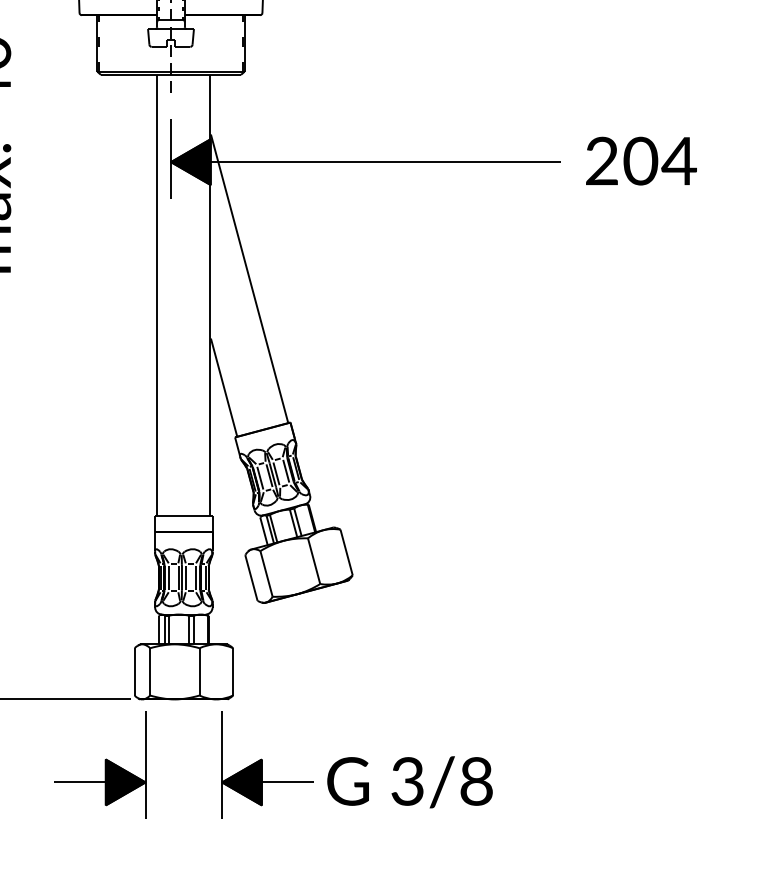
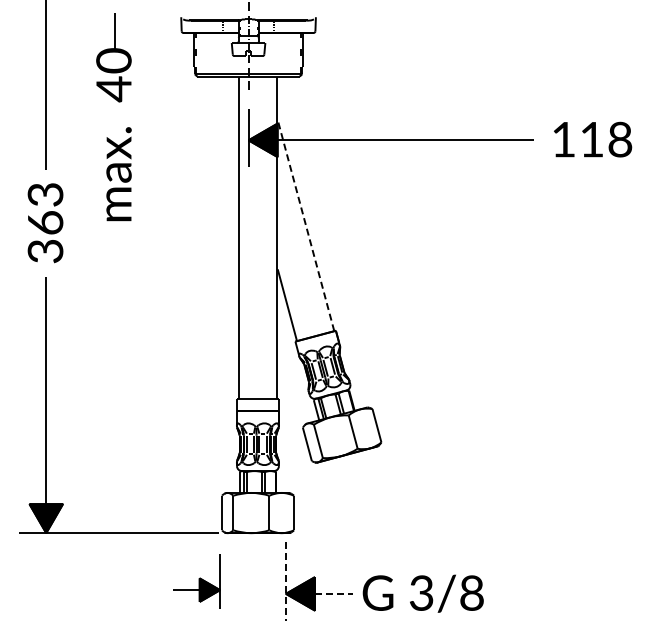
text: (641, 160) -> (592, 139), 204 -> 118
line: (248, 278) -> (305, 225), solid -> dashed
part: (99, 765) -> (196, 581), size x0.7
line: (221, 765) -> (285, 581), solid -> dashed
line: (288, 781) -> (334, 593), solid -> dashed

